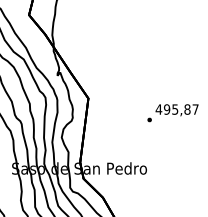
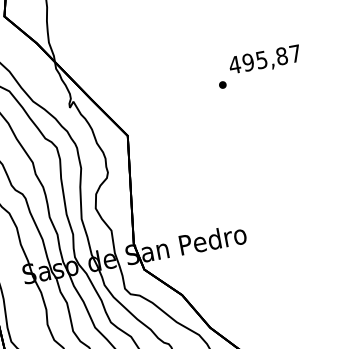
text: (172, 113) -> (258, 67), moved

